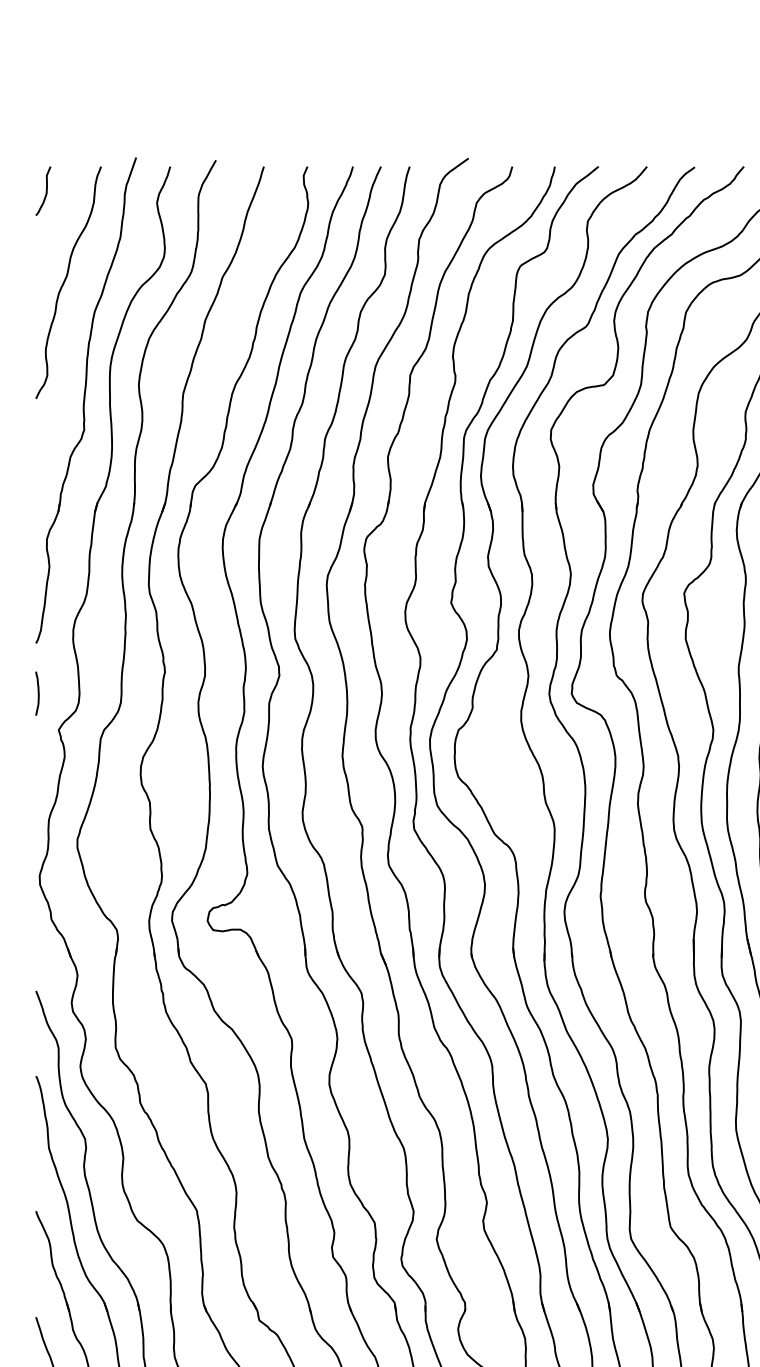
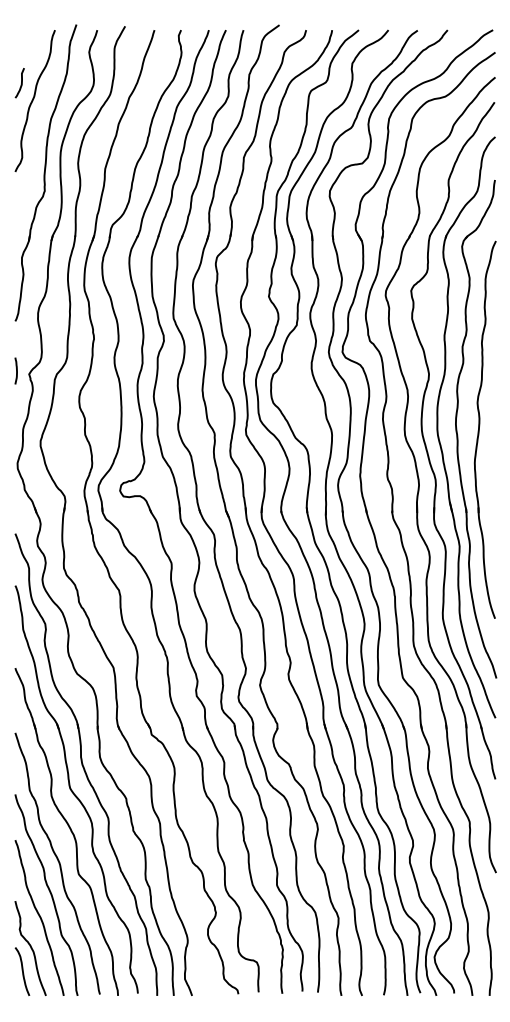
curve: (44, 193) -> (20, 84), moved
line: (37, 692) -> (16, 370), moved

